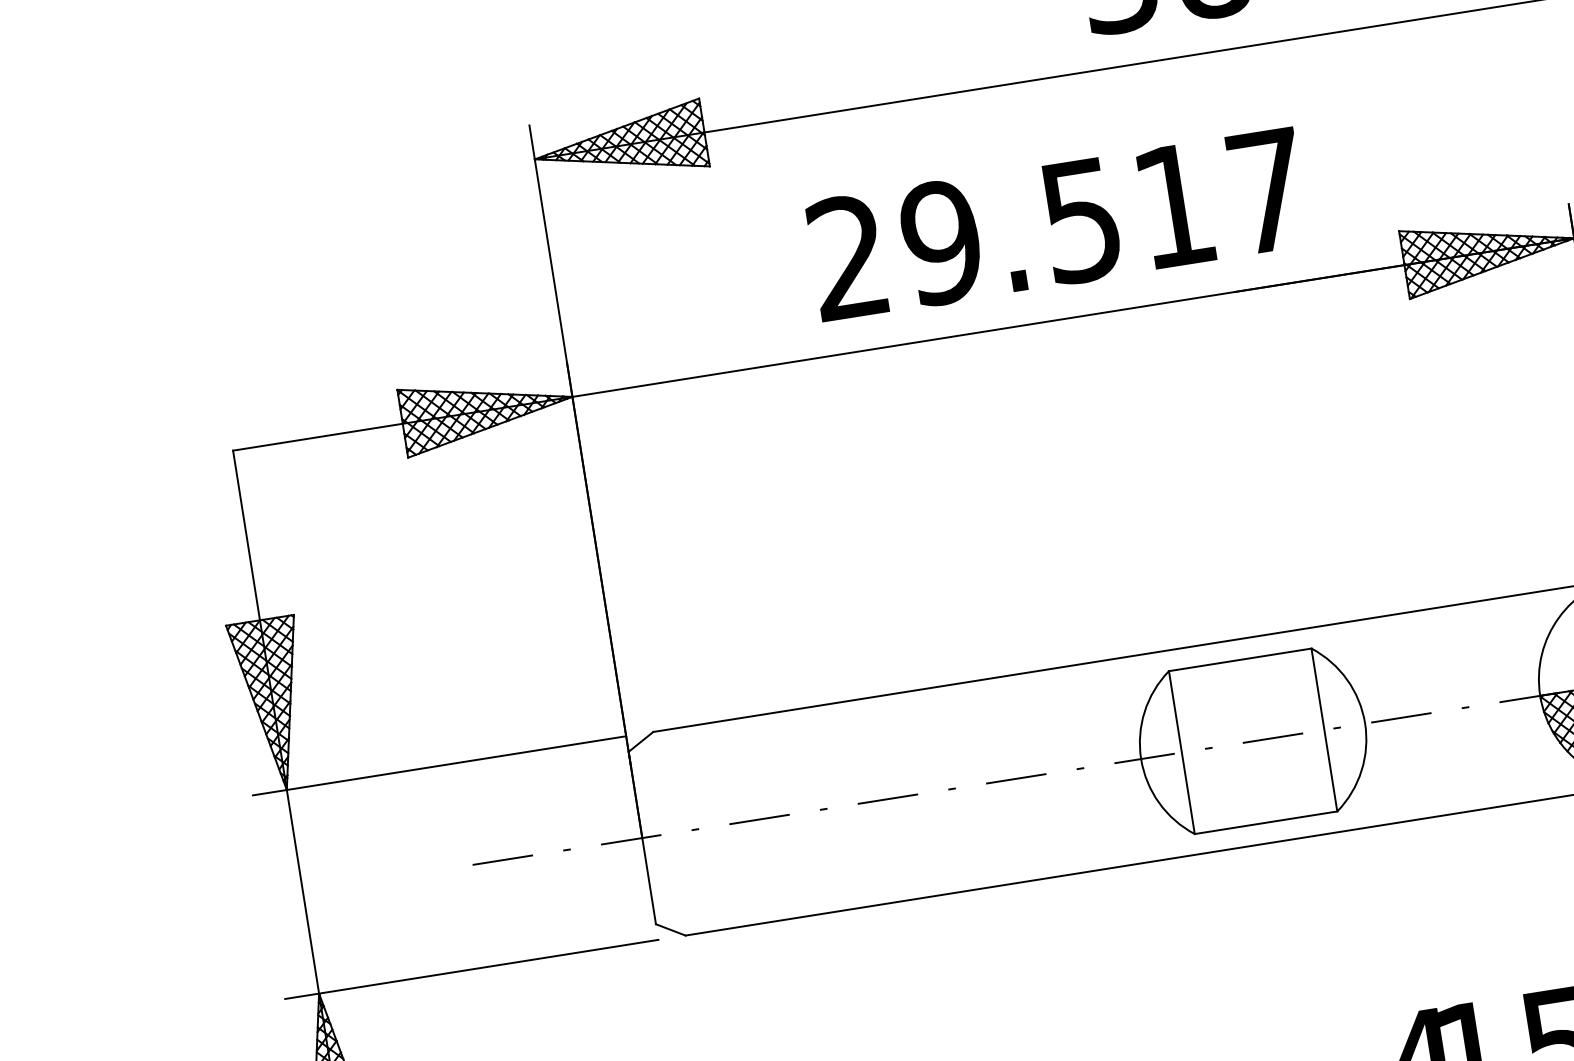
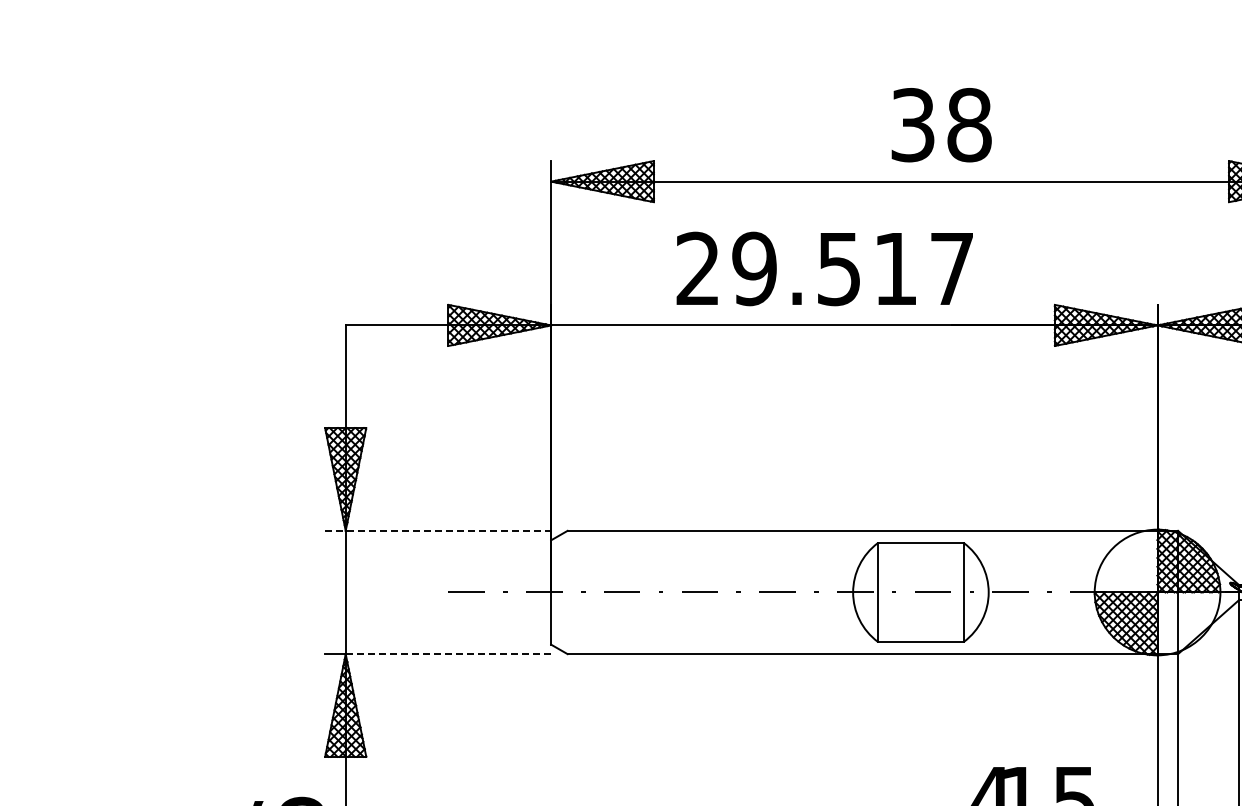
text: (1056, 223) -> (824, 268), moved
line: (439, 765) -> (438, 530), solid -> dashed
line: (488, 967) -> (448, 654), solid -> dashed

